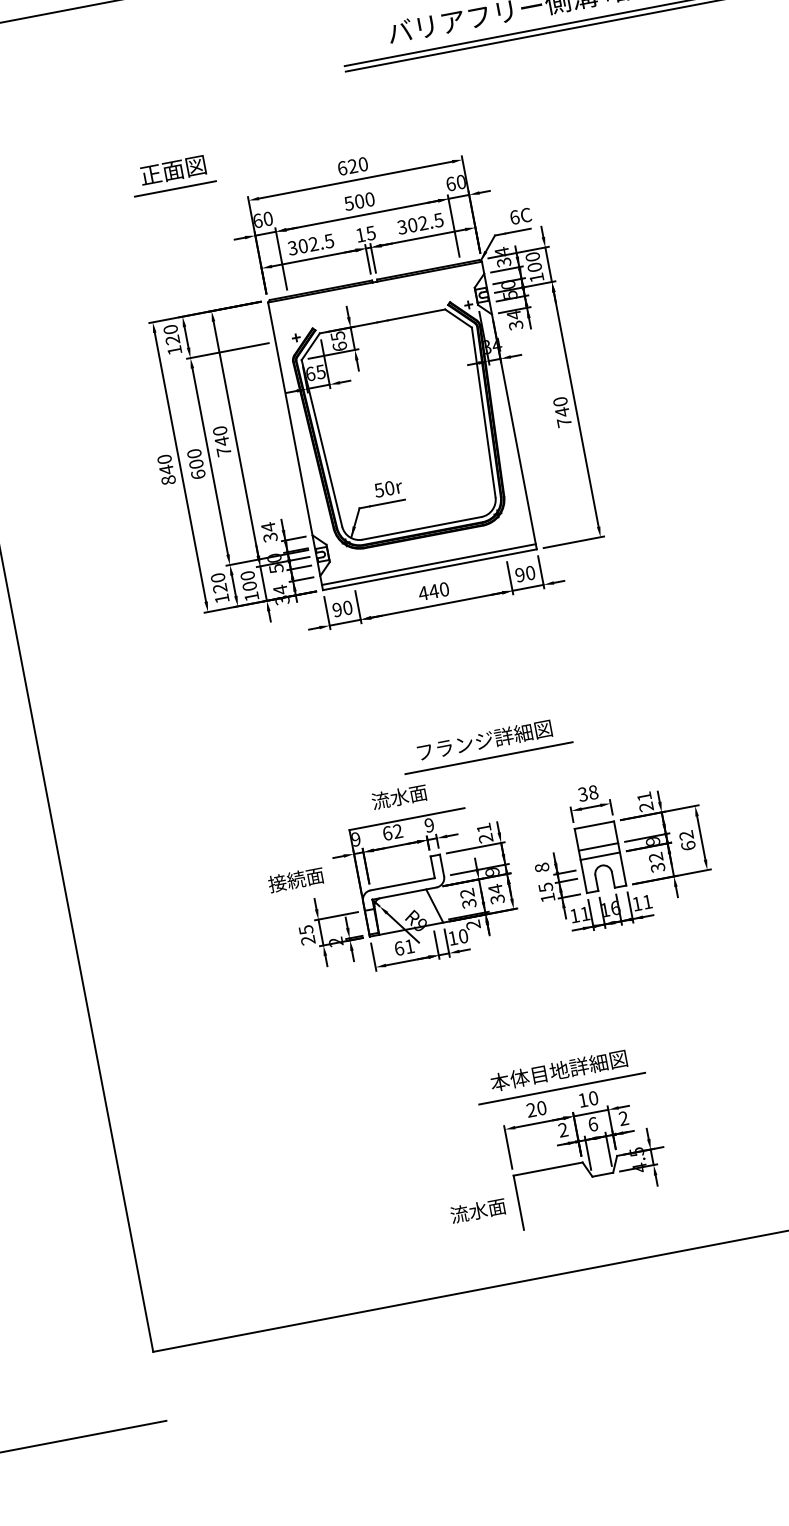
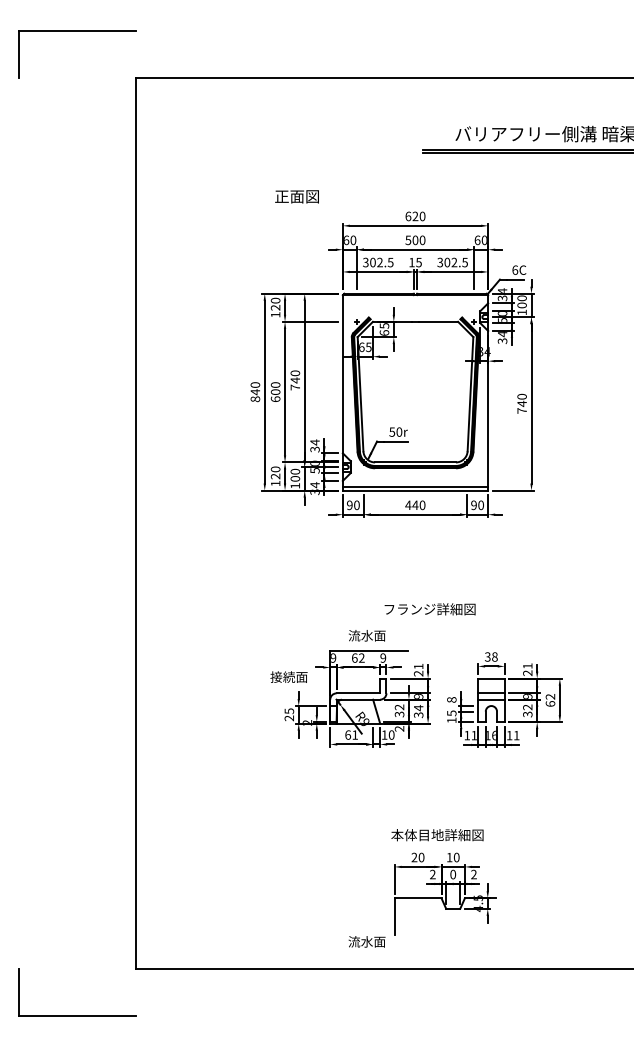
line: (174, 189) -> (295, 209), removed
line: (488, 758) -> (430, 621), removed
line: (562, 1088) -> (437, 847), removed
text: (593, 1124) -> (453, 874), 6 -> 0
text: (477, 1210) -> (366, 941), moved

